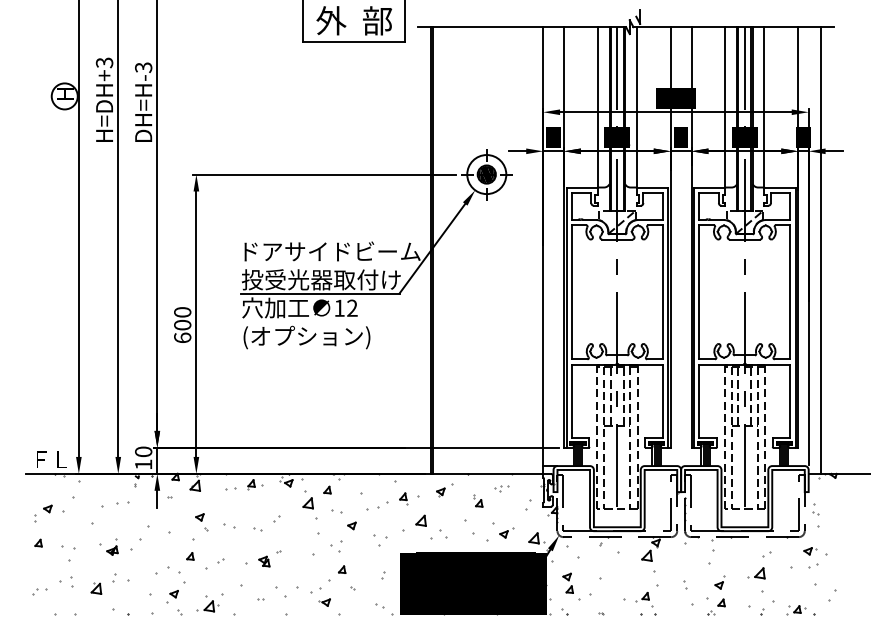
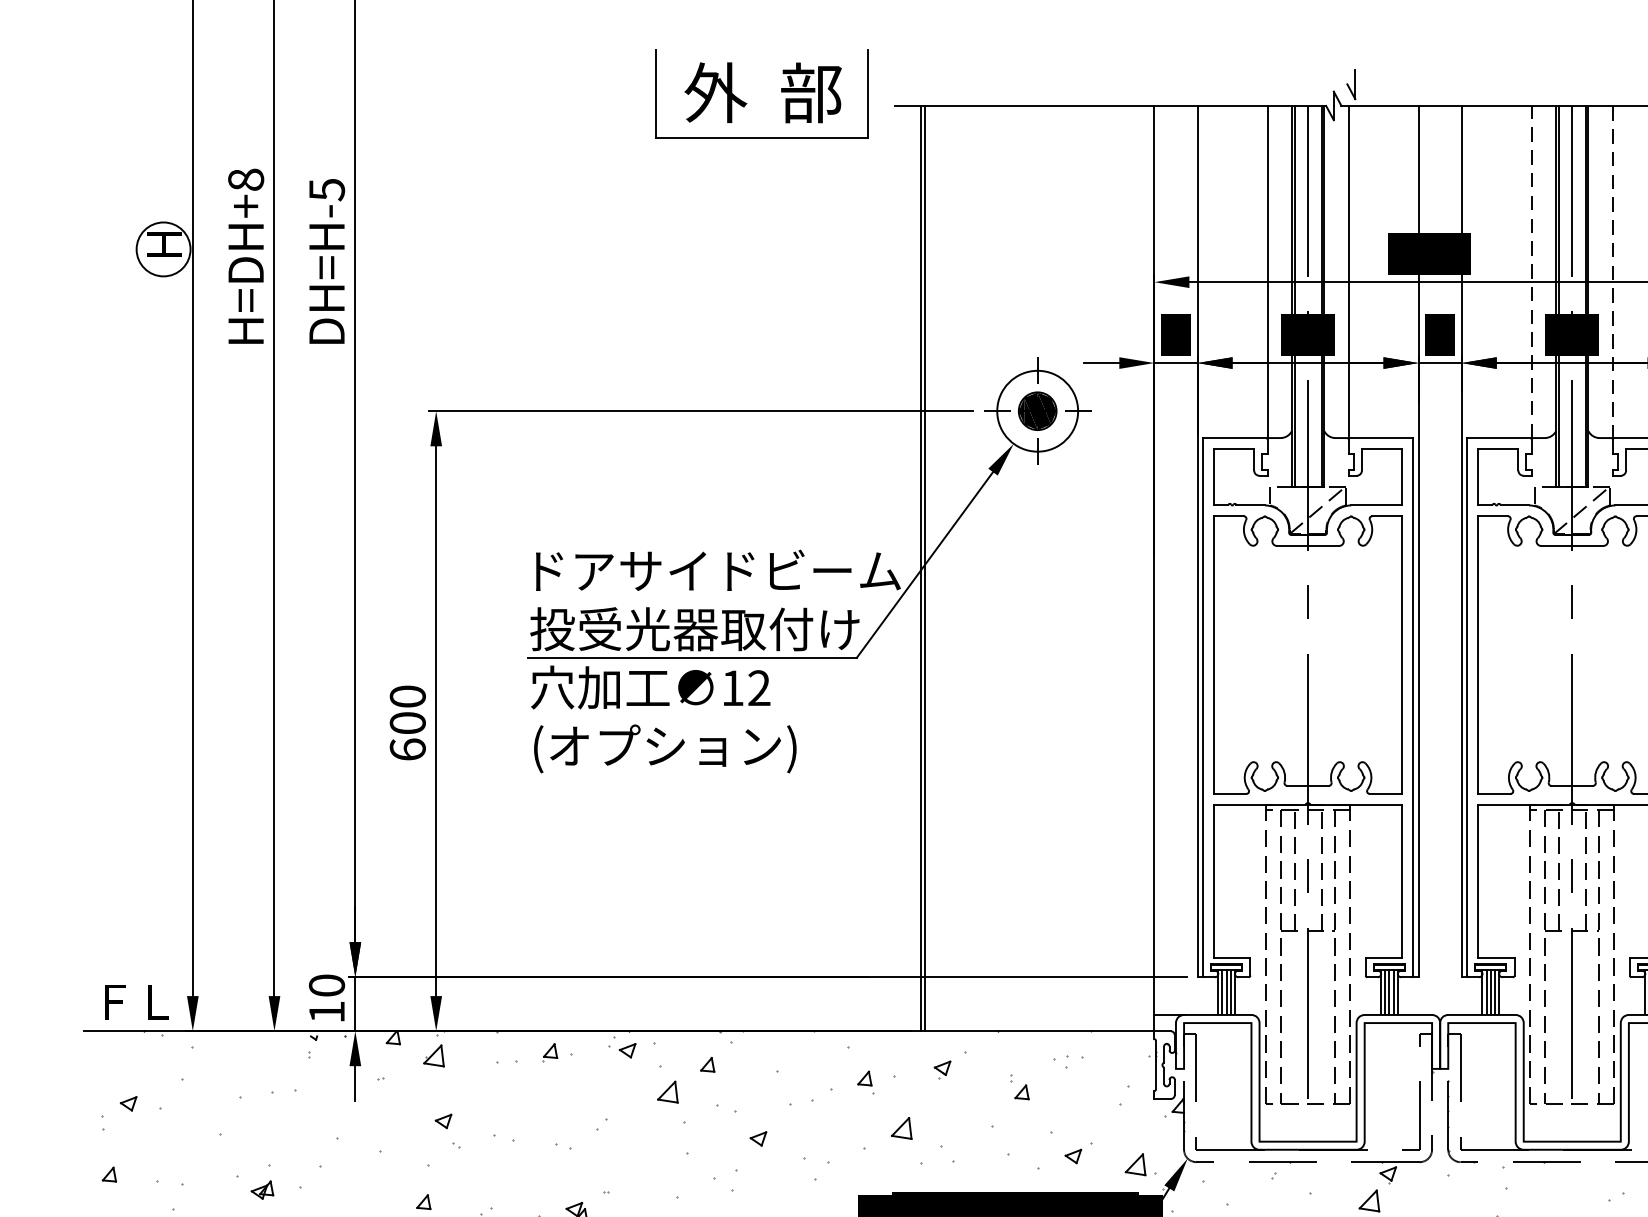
text: (104, 62) -> (245, 179), H=DH+3 -> H=DH+8
text: (143, 67) -> (326, 189), DH=H-3 -> DH=H-5
line: (725, 106) -> (1532, 270), solid -> dashed
line: (764, 107) -> (1612, 272), solid -> dashed

